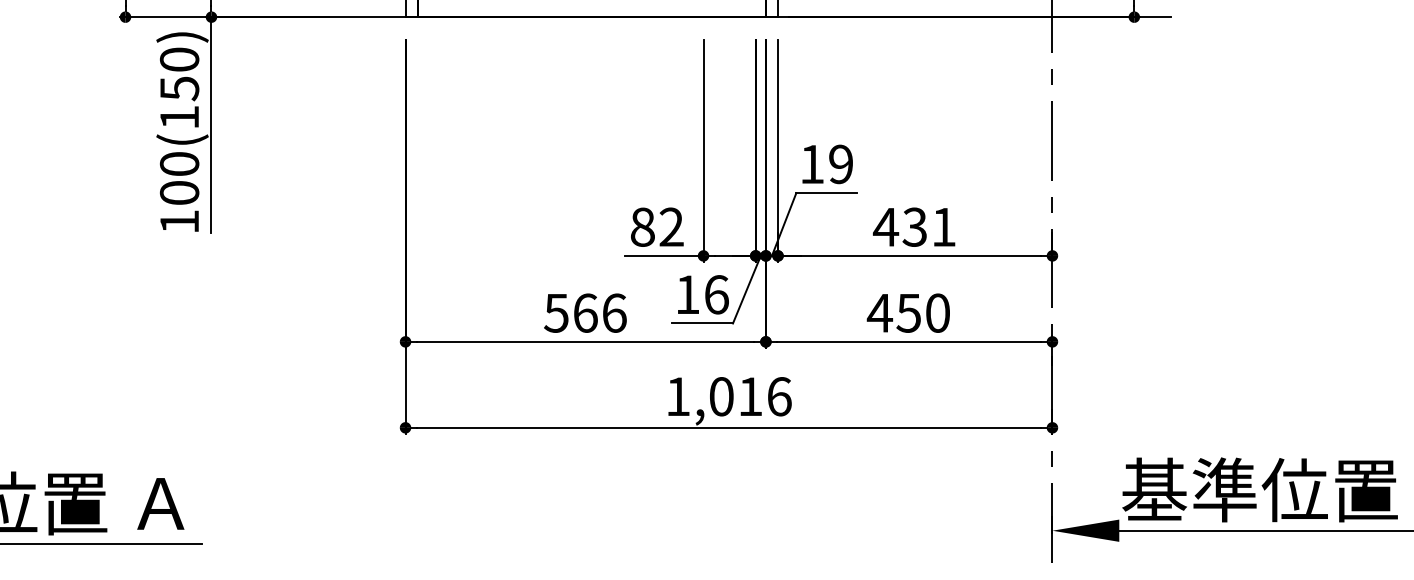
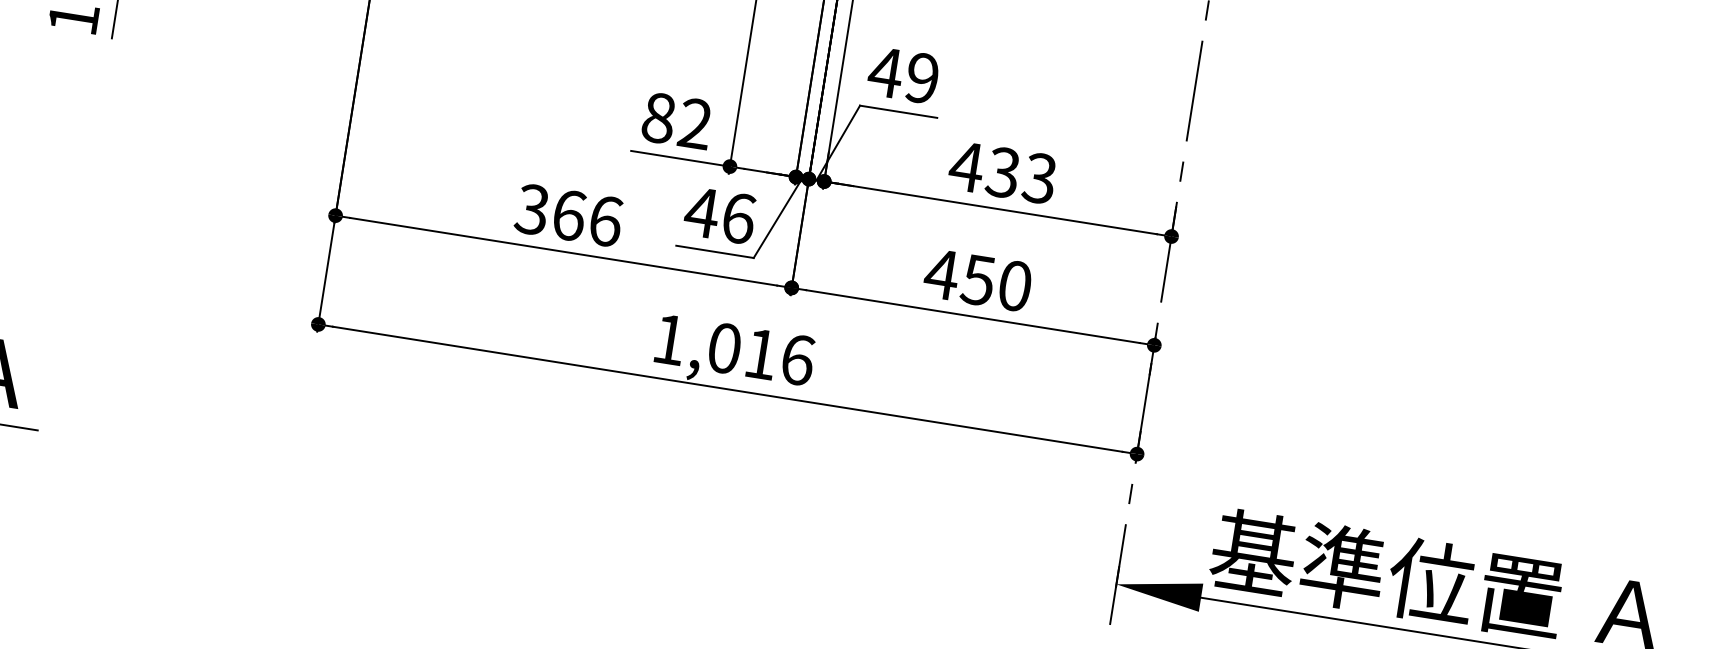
text: (812, 164) -> (886, 72), 19 -> 49
text: (943, 226) -> (1039, 177), 431 -> 433
text: (687, 294) -> (701, 212), 16 -> 46
text: (556, 312) -> (532, 208), 566 -> 366

